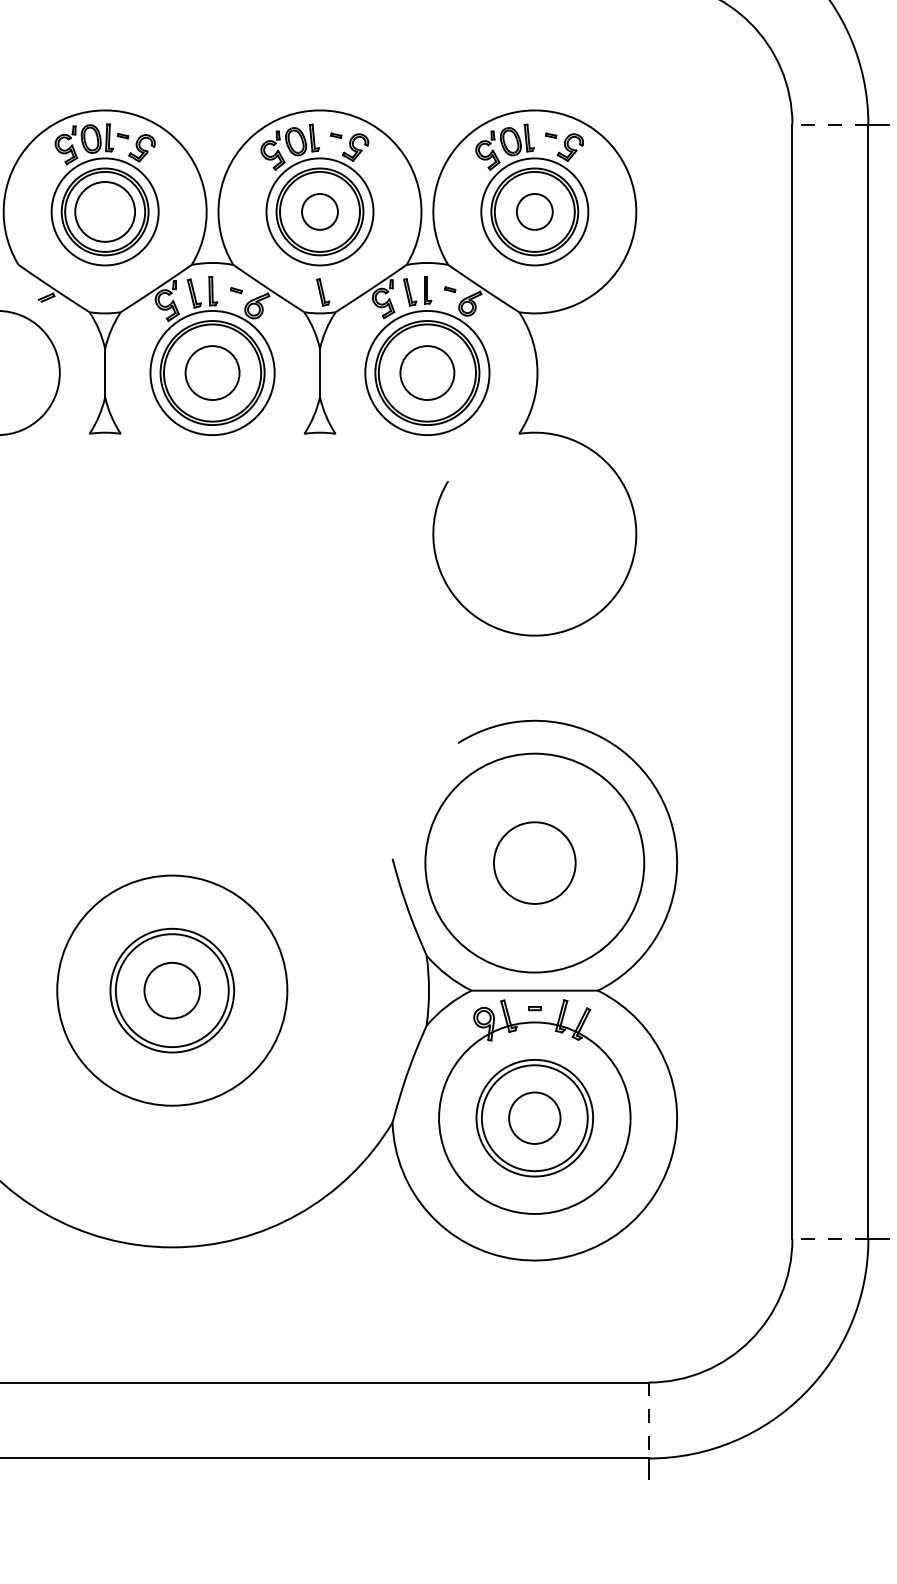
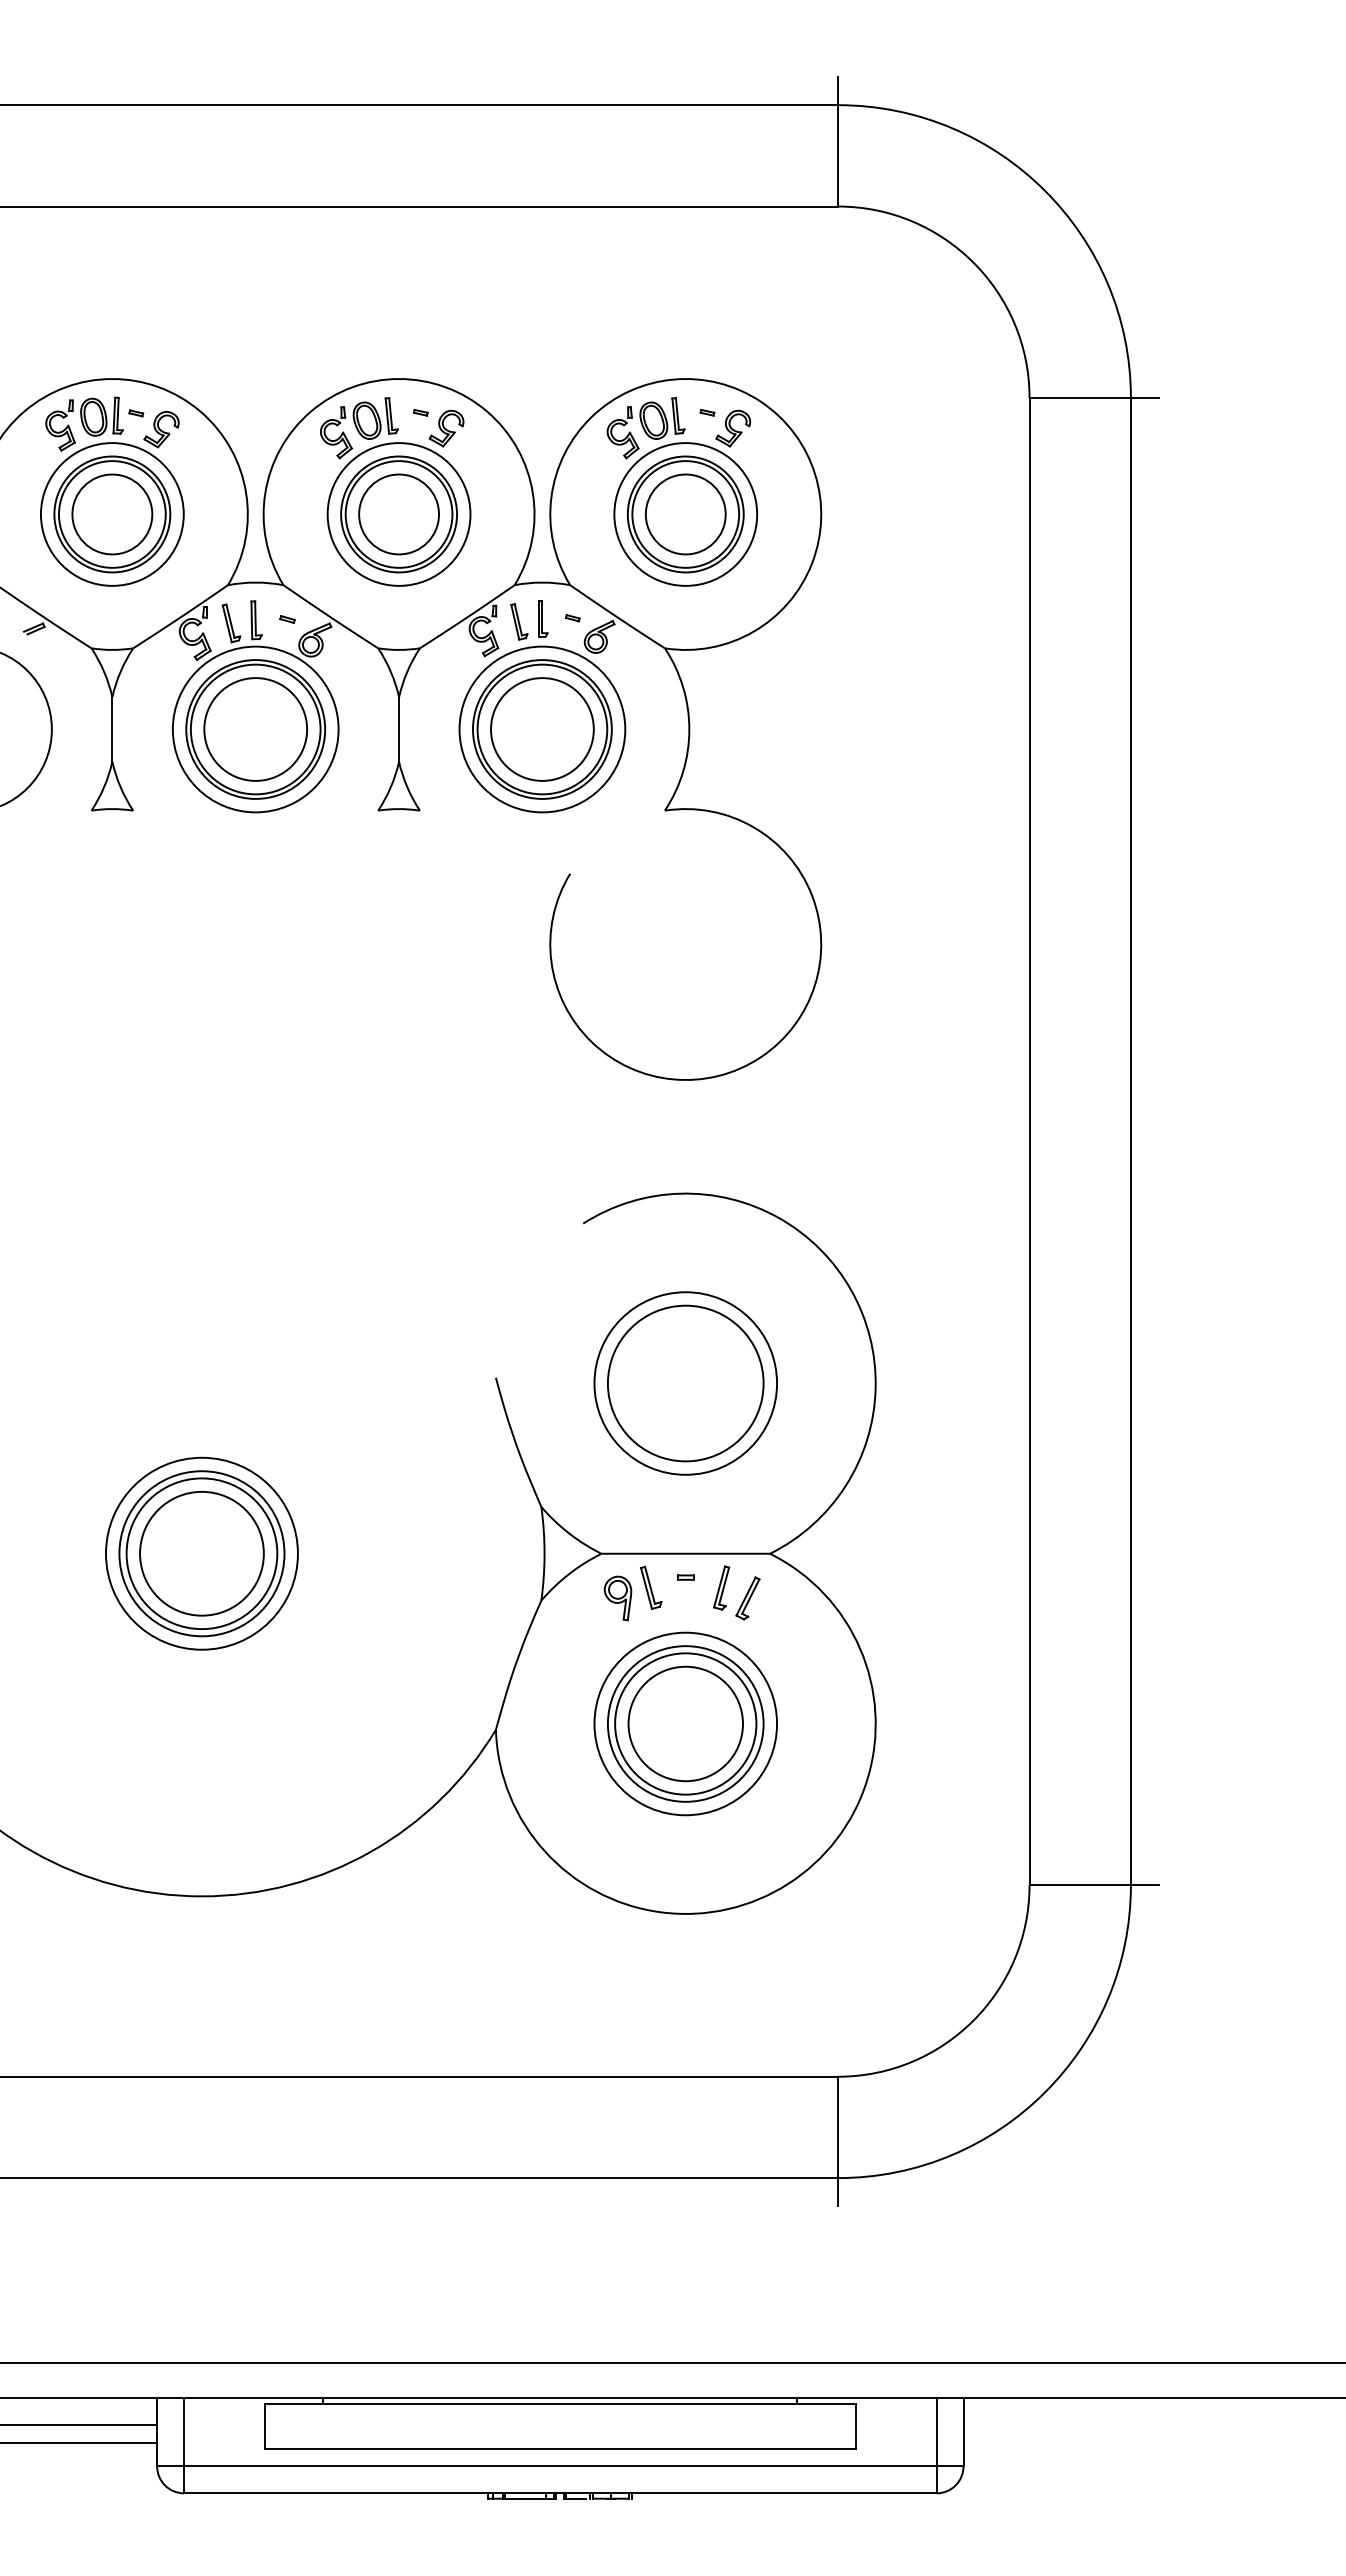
line: (830, 125) -> (1080, 398), dashed -> solid
circle: (320, 211) -> (399, 514), size x1.67
circle: (534, 211) -> (685, 514), size x1.67
part: (323, 292) -> (403, 621), removed
circle: (212, 373) -> (255, 729), size x1.43
circle: (427, 373) -> (542, 729), size x1.43
circle: (534, 863) -> (685, 1383), size x0.62
circle: (534, 863) -> (685, 1383), size x1.43
circle: (171, 990) -> (201, 1553), size x0.62
circle: (171, 990) -> (201, 1553), size x1.67
circle: (534, 1117) -> (685, 1723), size x0.71
circle: (534, 1117) -> (685, 1723), size x1.67
line: (830, 1239) -> (1080, 1885), dashed -> solid
line: (649, 1420) -> (838, 2127), dashed -> solid

